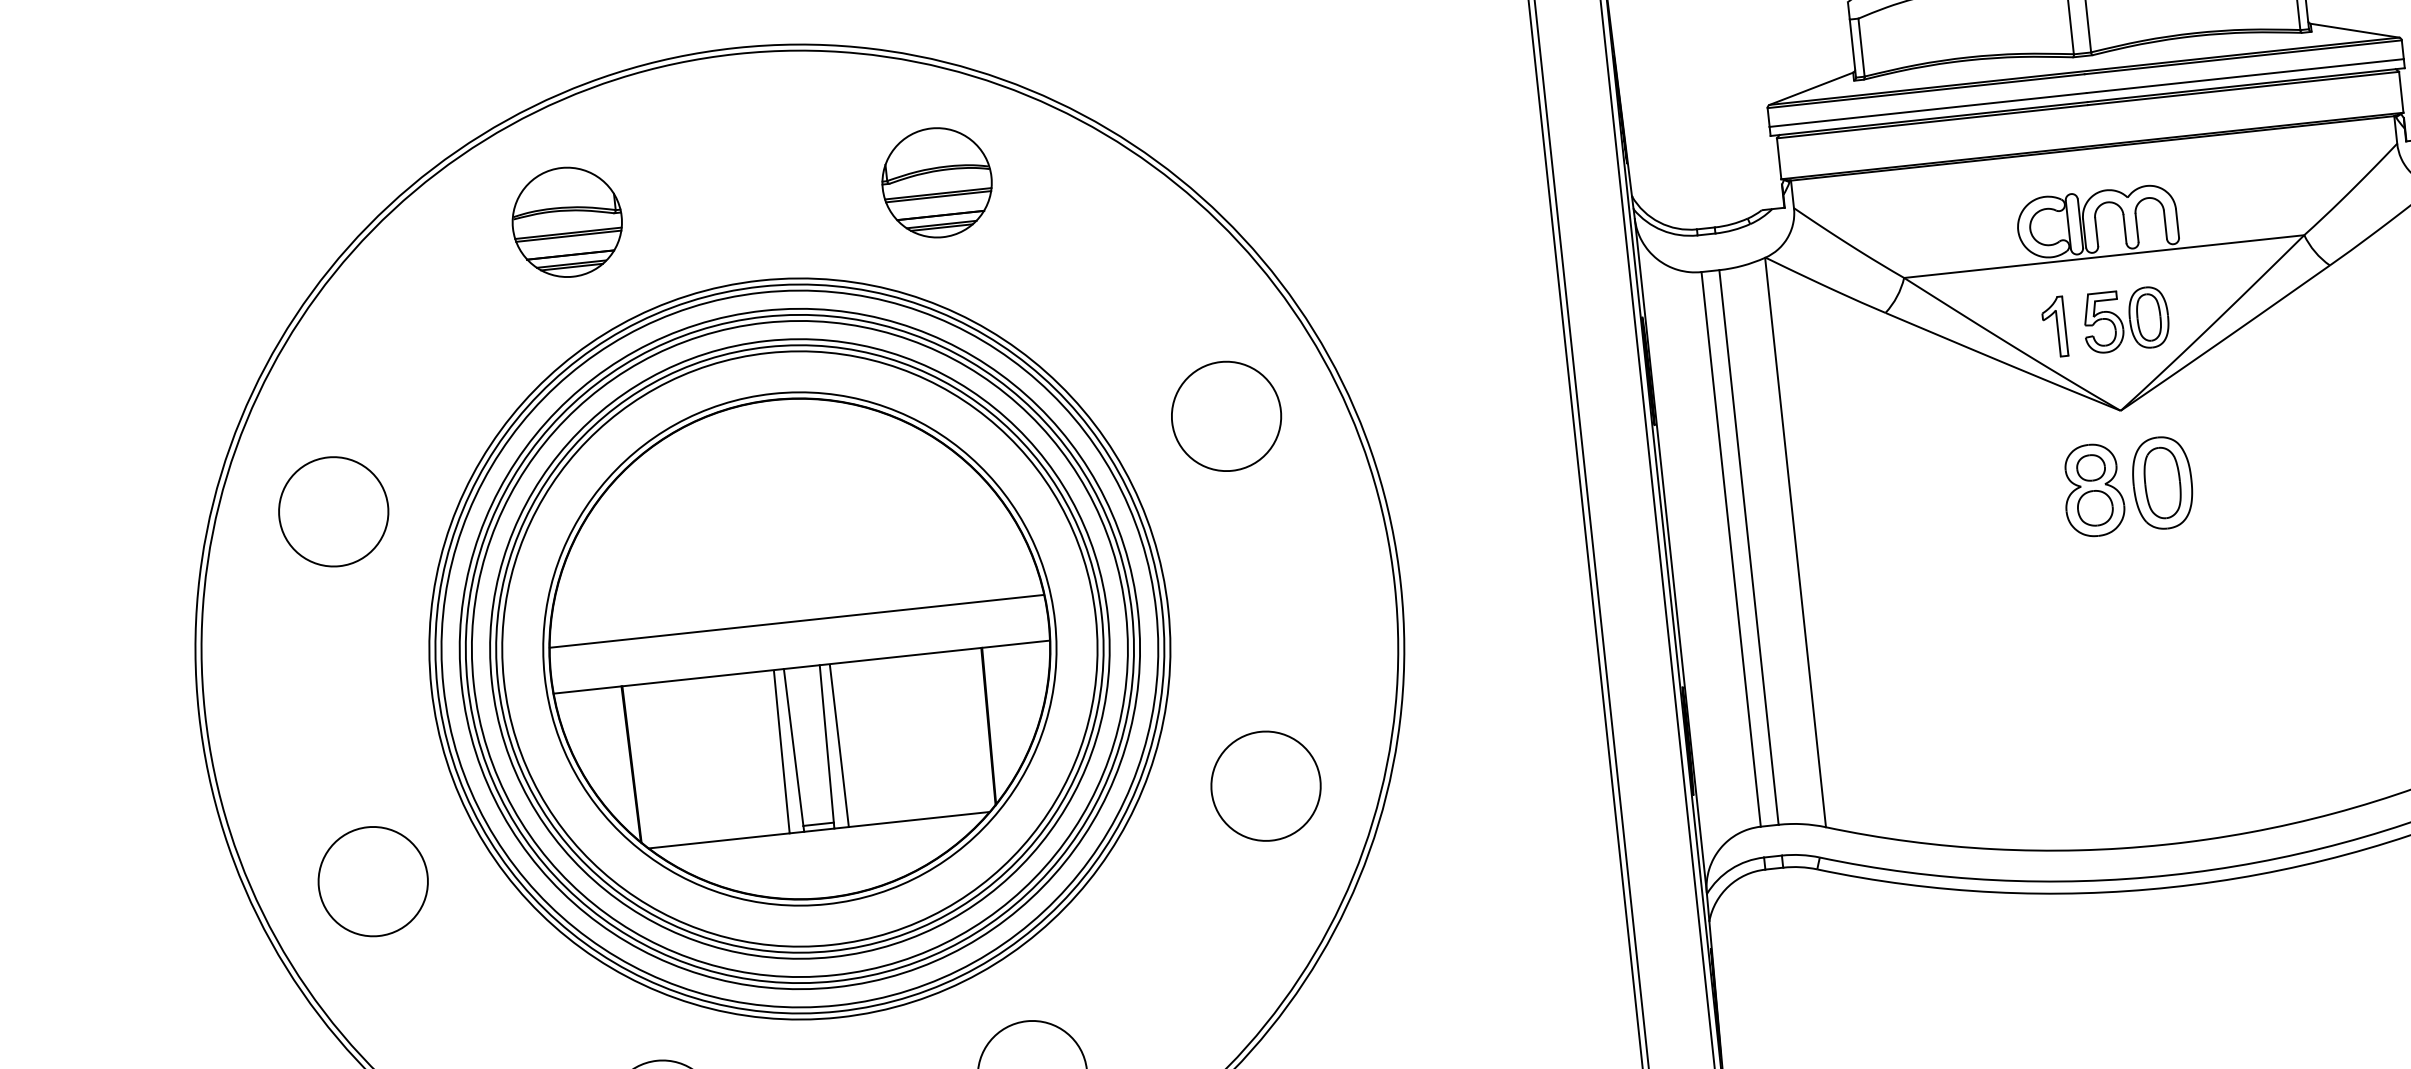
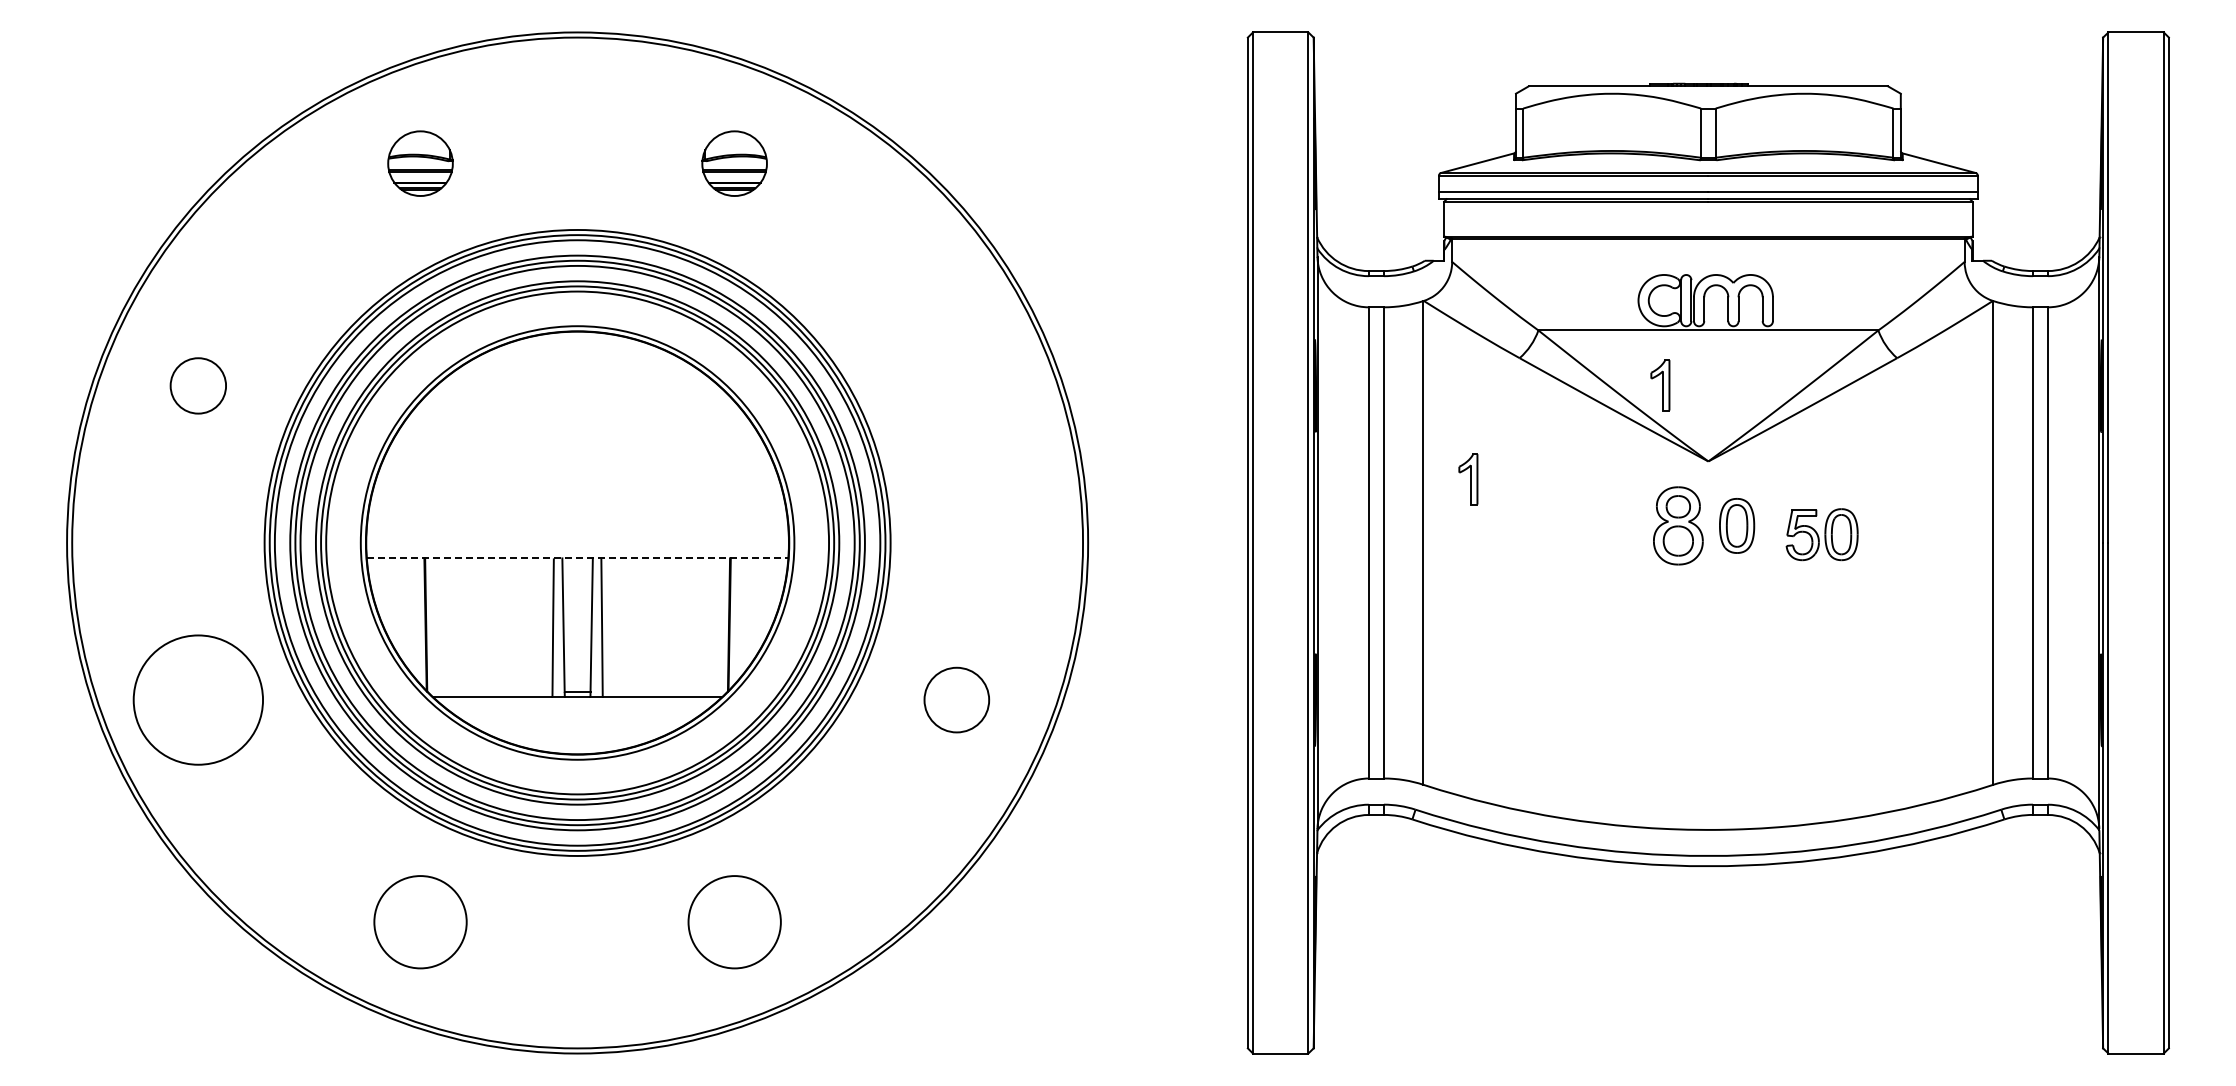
part: (936, 182) -> (734, 163), size x0.7
part: (567, 222) -> (420, 163), size x0.7
part: (2125, 319) -> (1821, 534), moved
circle: (1226, 415) -> (956, 385), removed
part: (1840, 462) -> (1468, 479), added
part: (2161, 482) -> (1736, 525), size x0.7
circle: (333, 511) -> (198, 385), size x0.6
line: (796, 621) -> (577, 519), removed
line: (801, 667) -> (577, 558), solid -> dashed
circle: (1265, 785) -> (956, 699), size x0.7
circle: (373, 880) -> (198, 699), size x1.4

